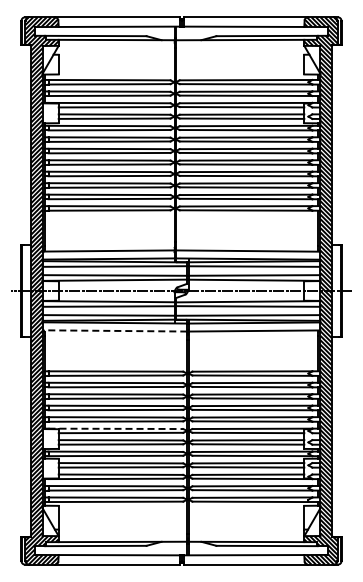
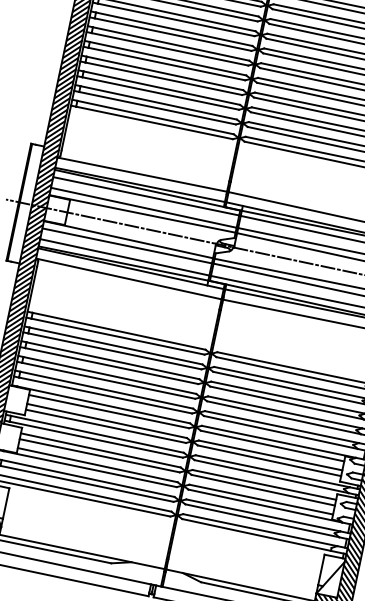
line: (114, 330) -> (128, 278), dashed -> solid
line: (116, 428) -> (104, 404), dashed -> solid

